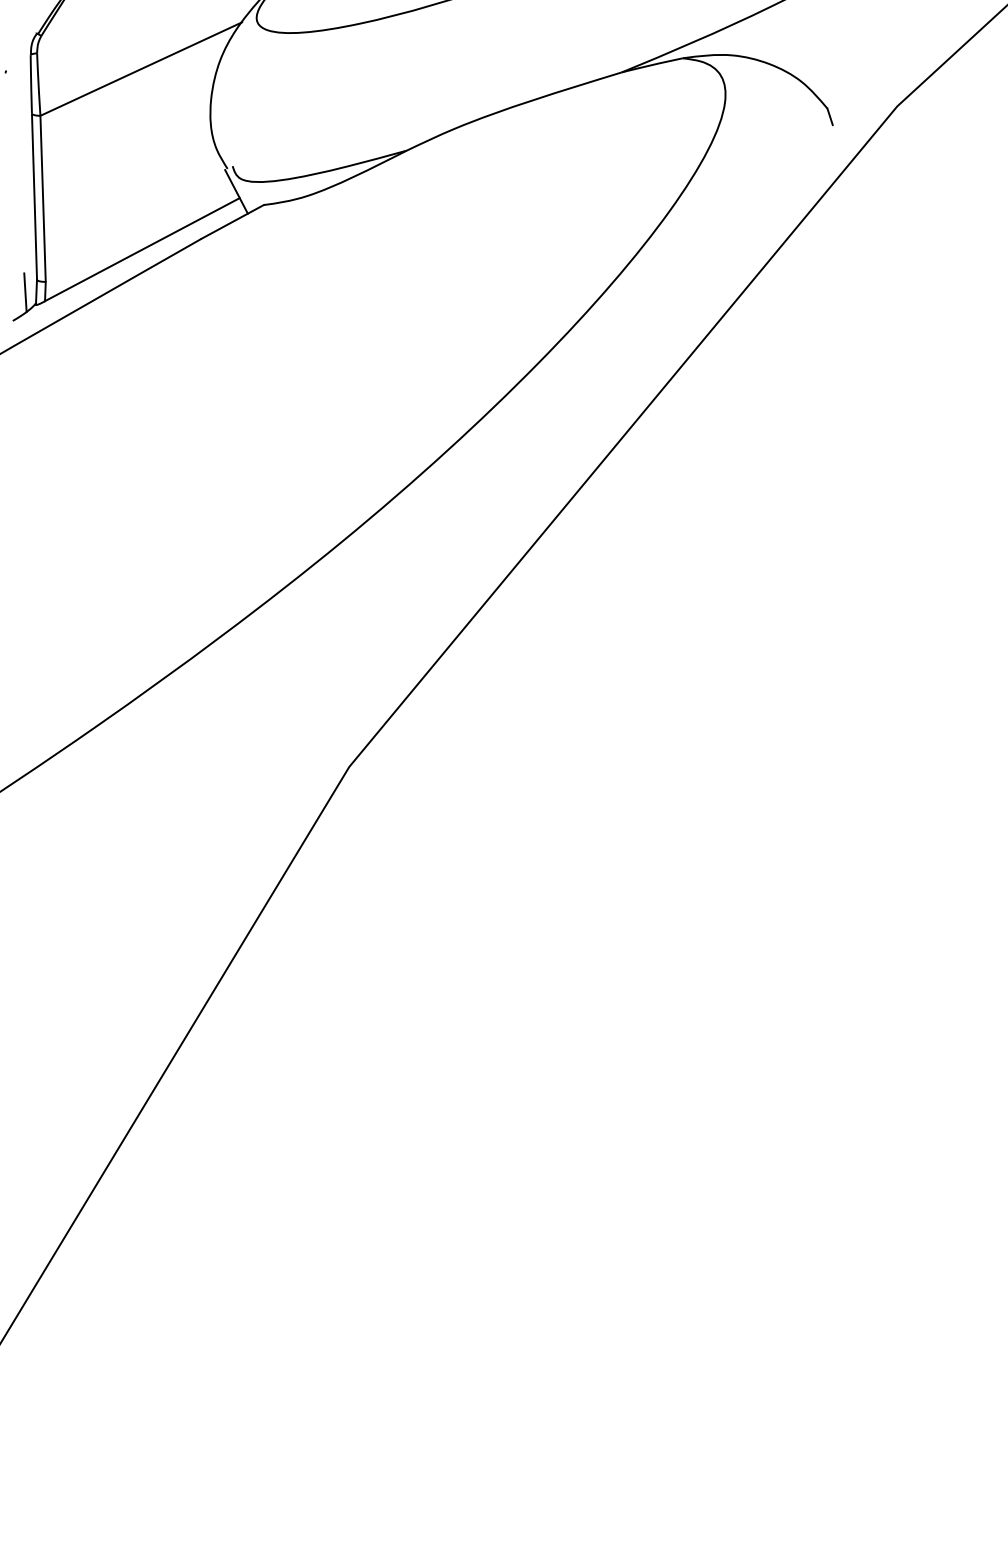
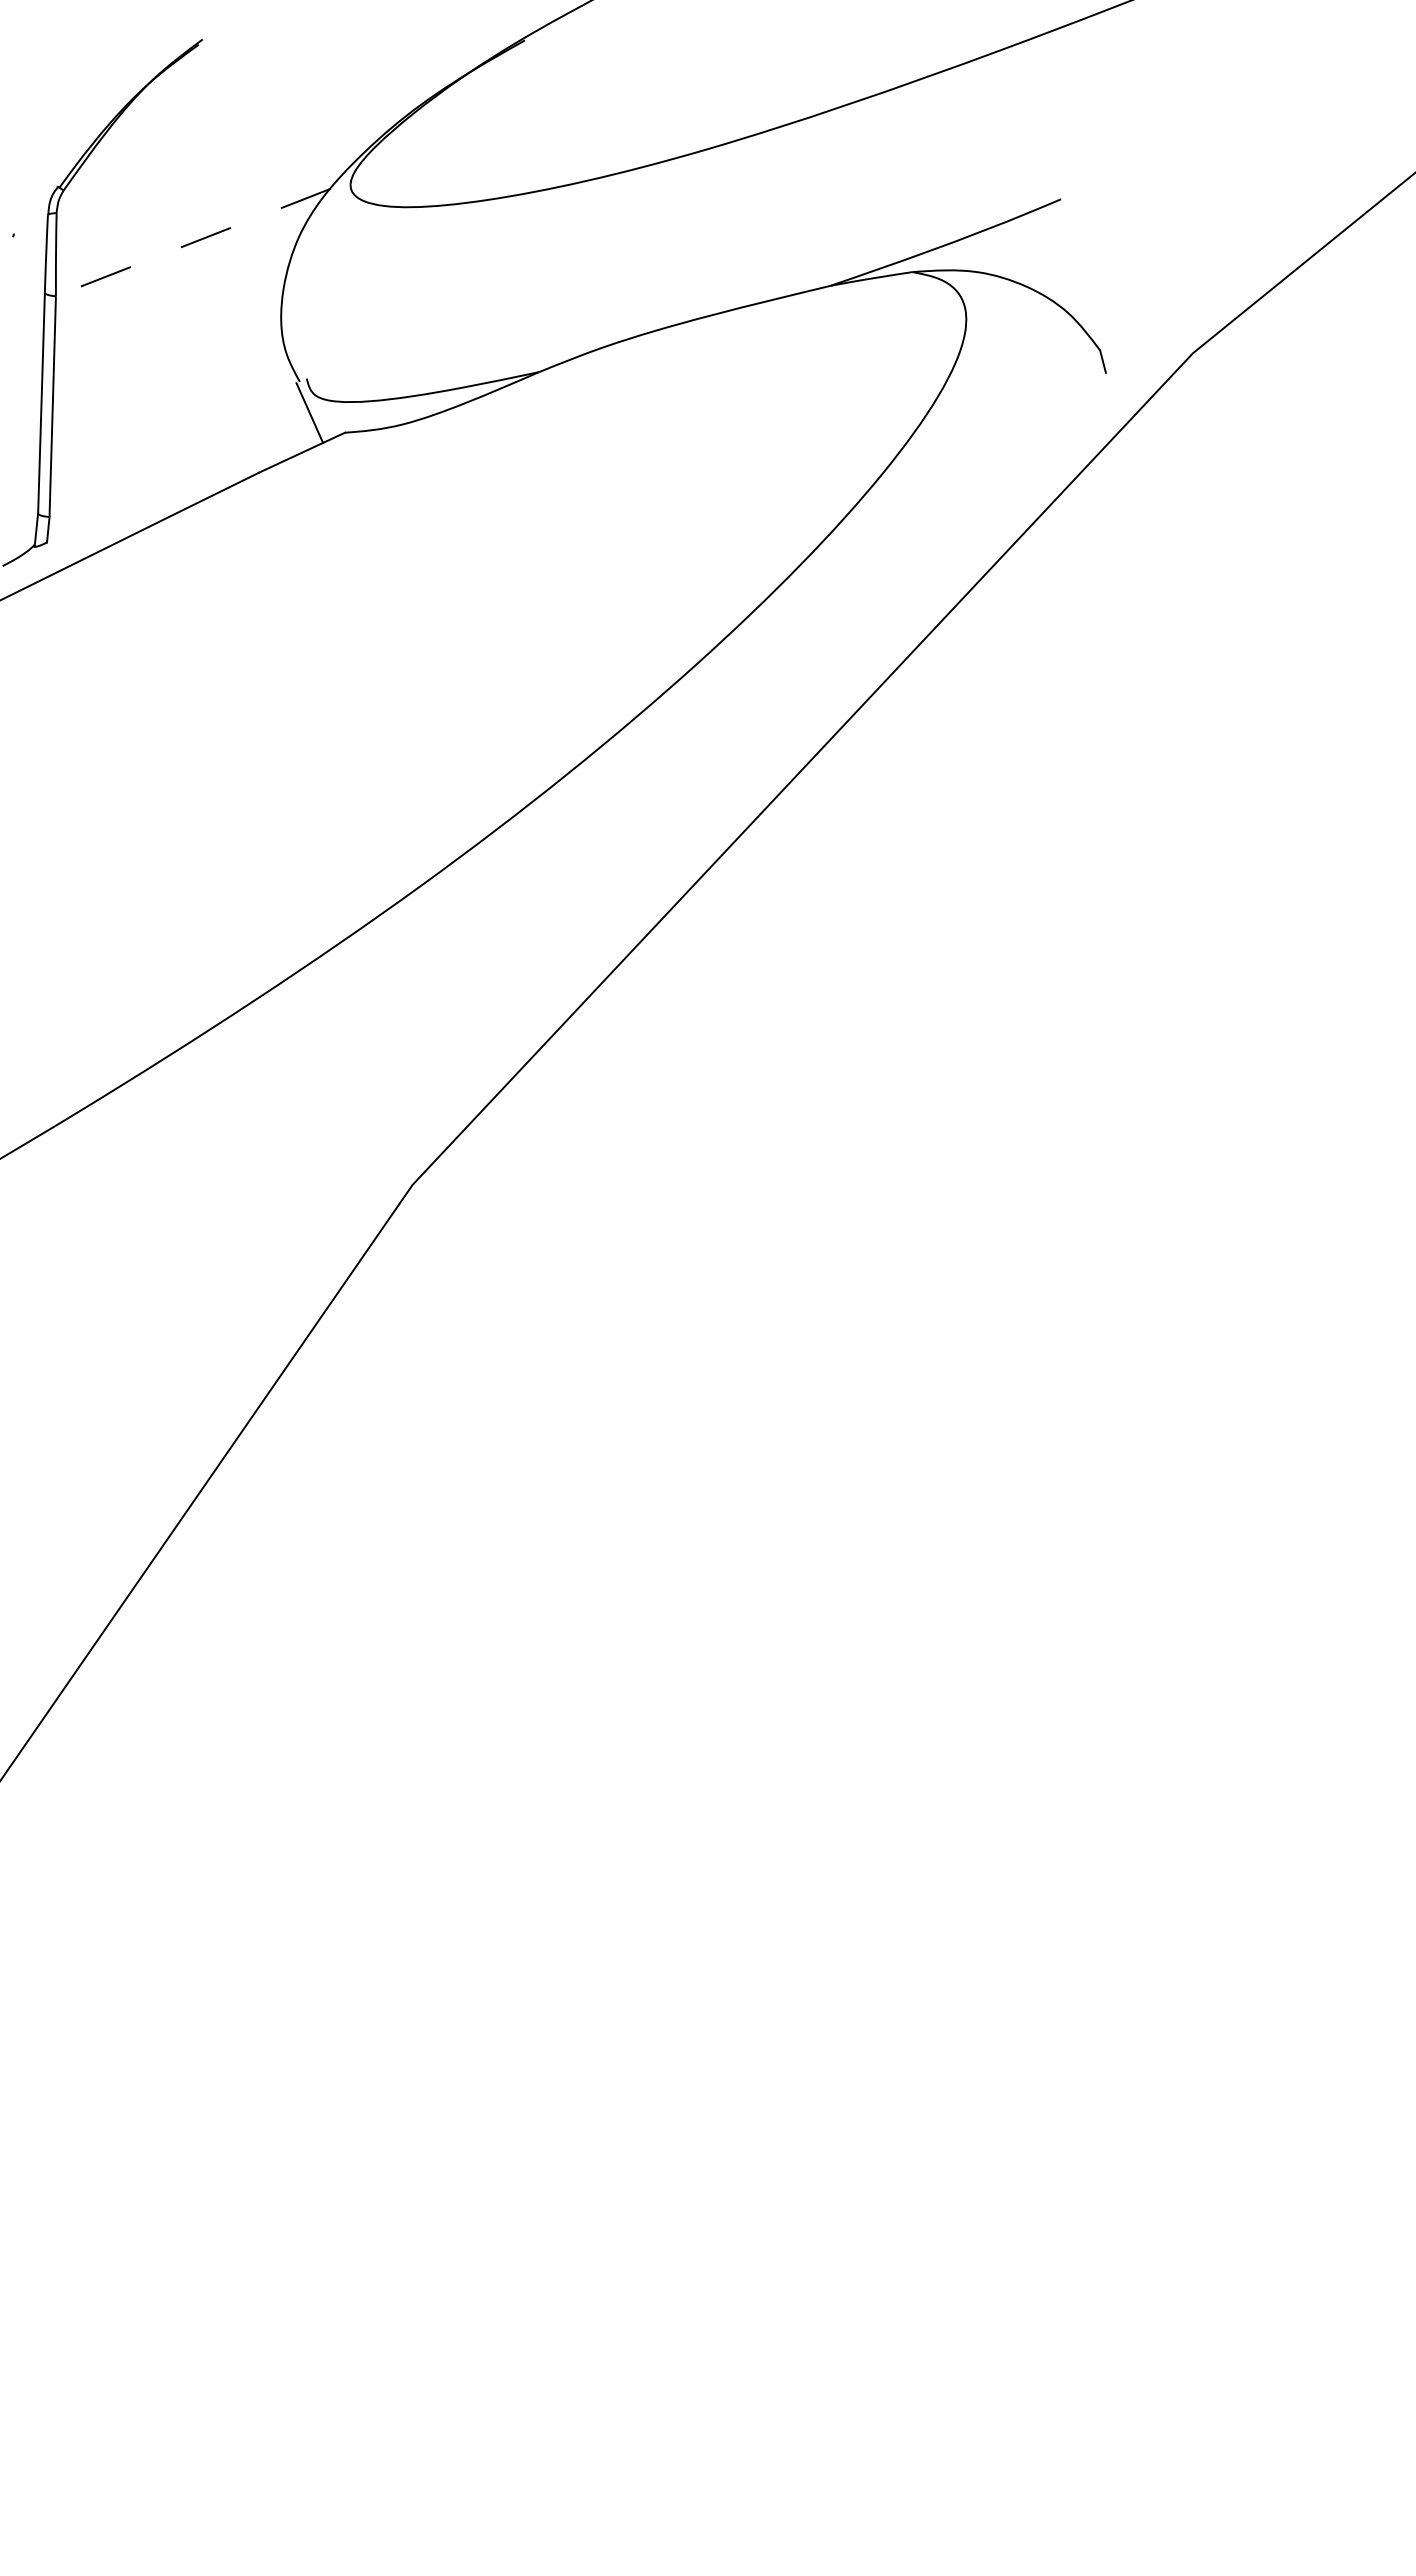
line: (141, 69) -> (193, 242), solid -> dashed
line: (142, 249) -> (180, 481), removed
line: (25, 292) -> (21, 529), removed

